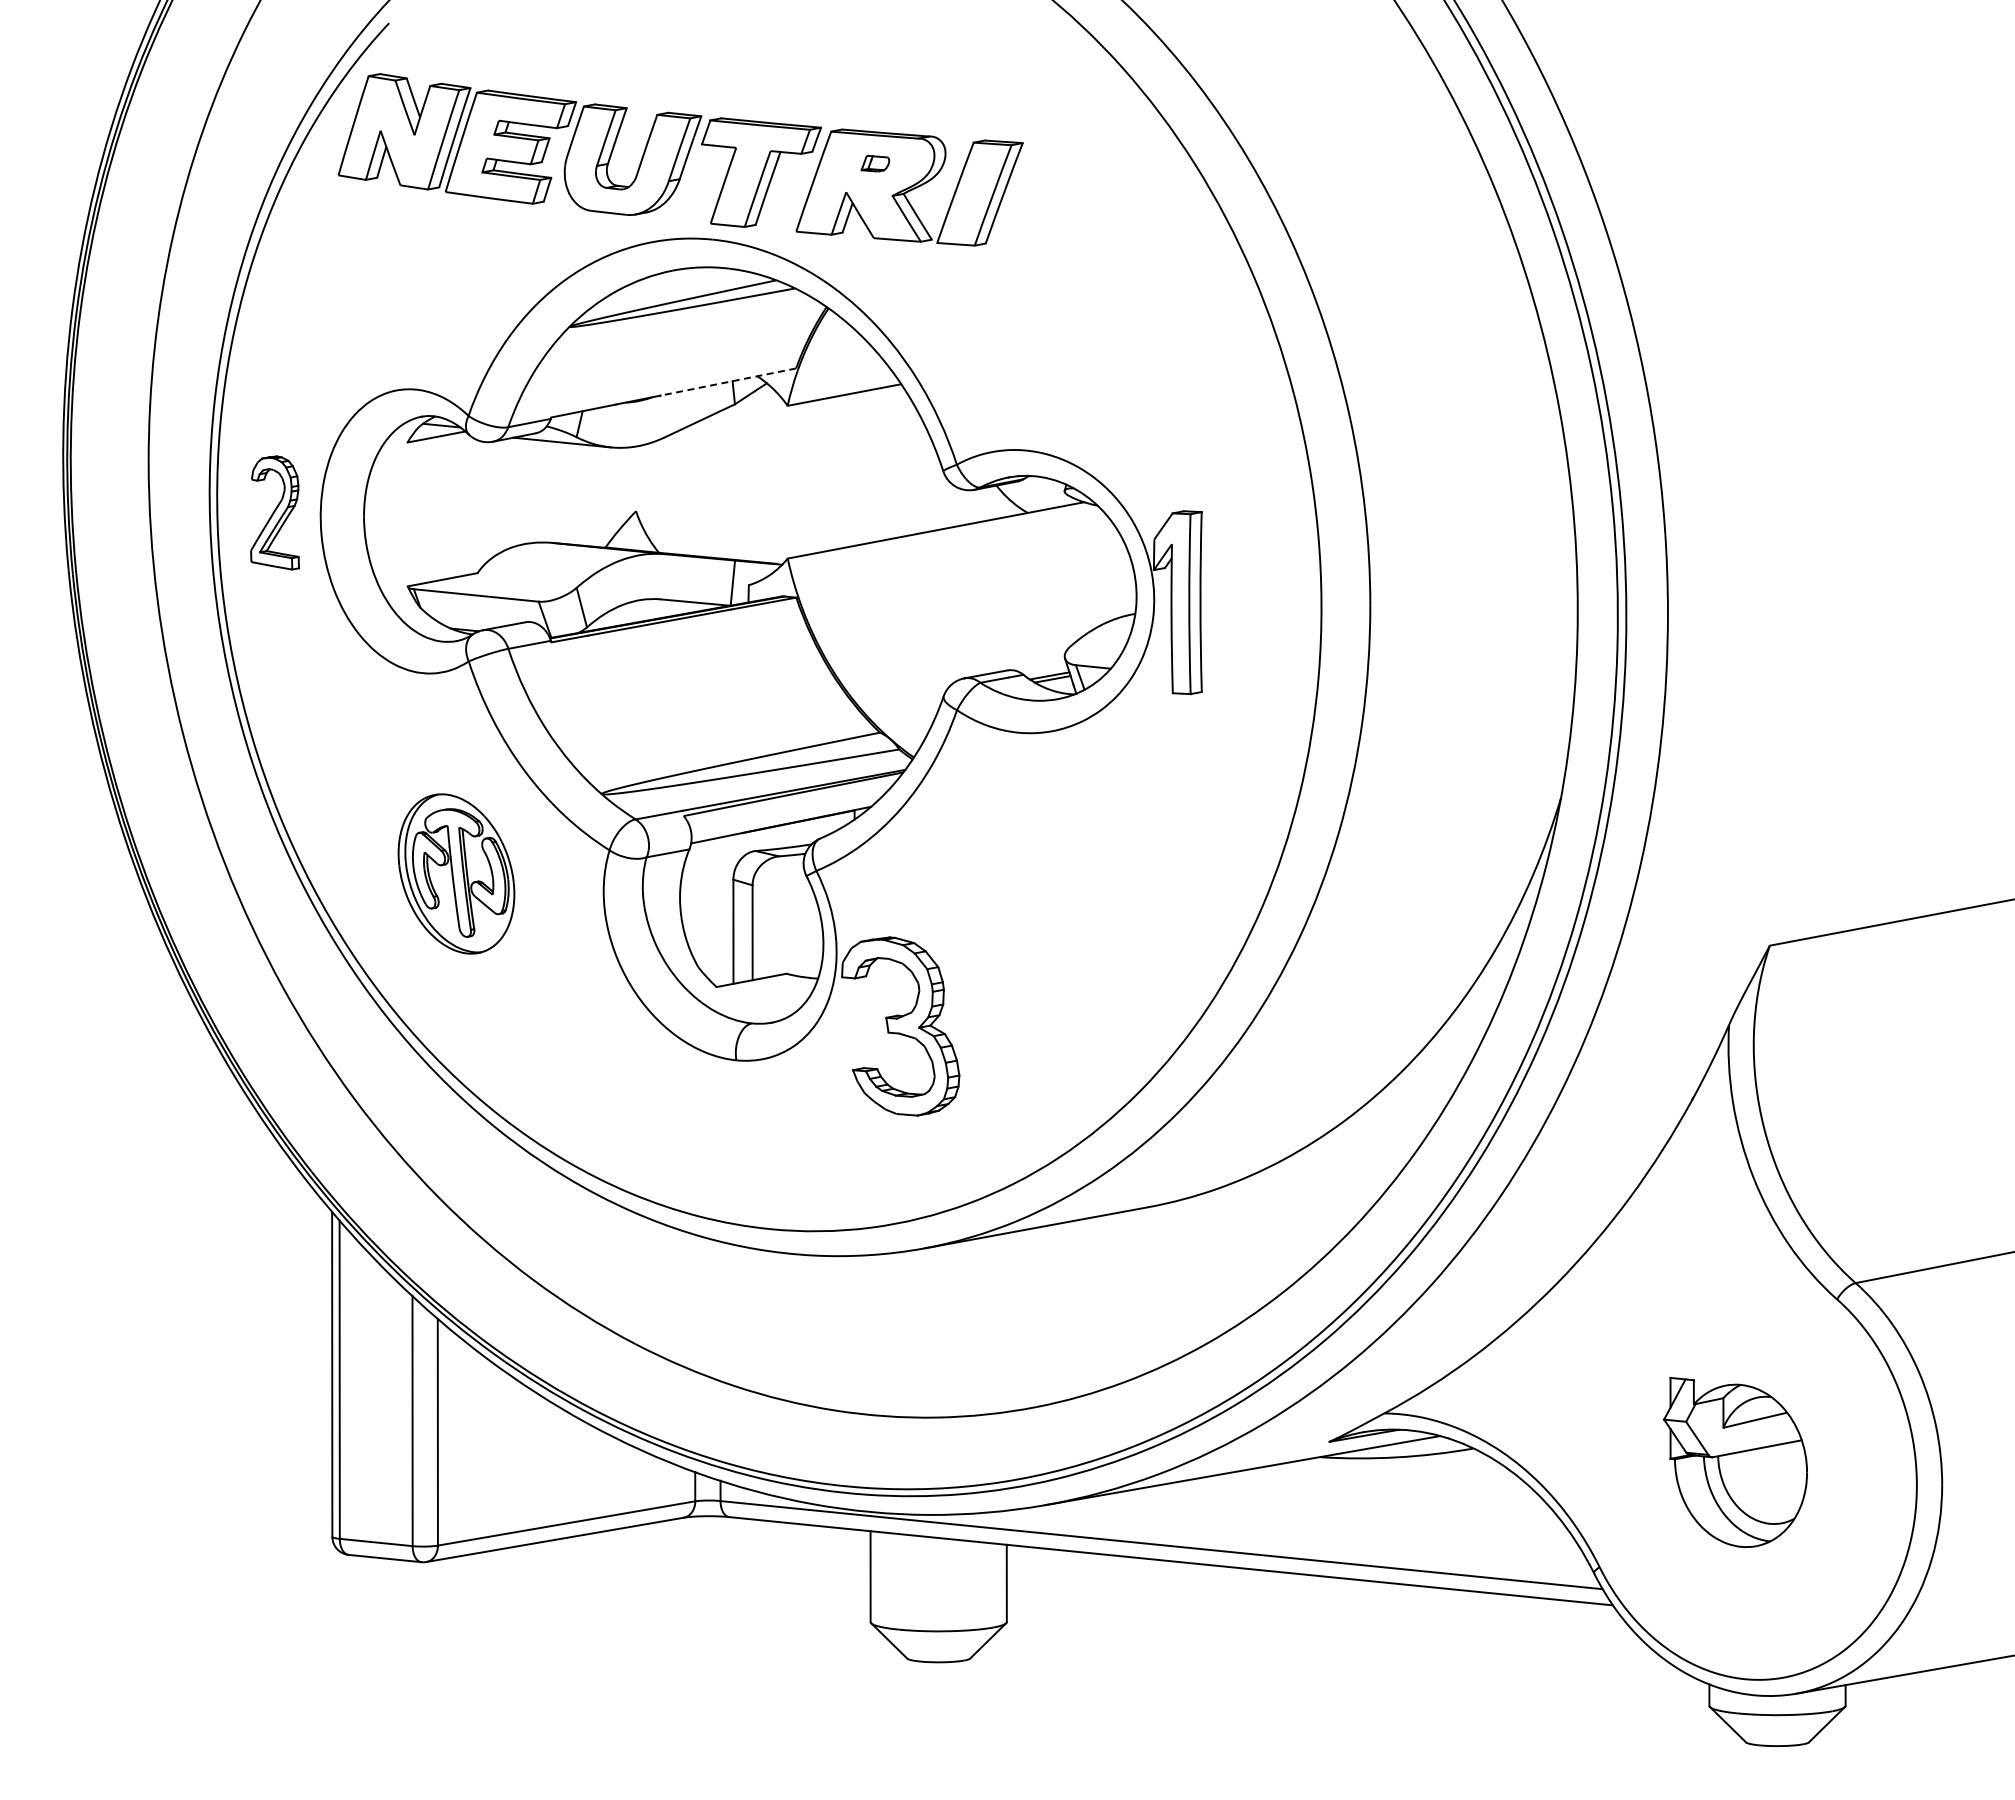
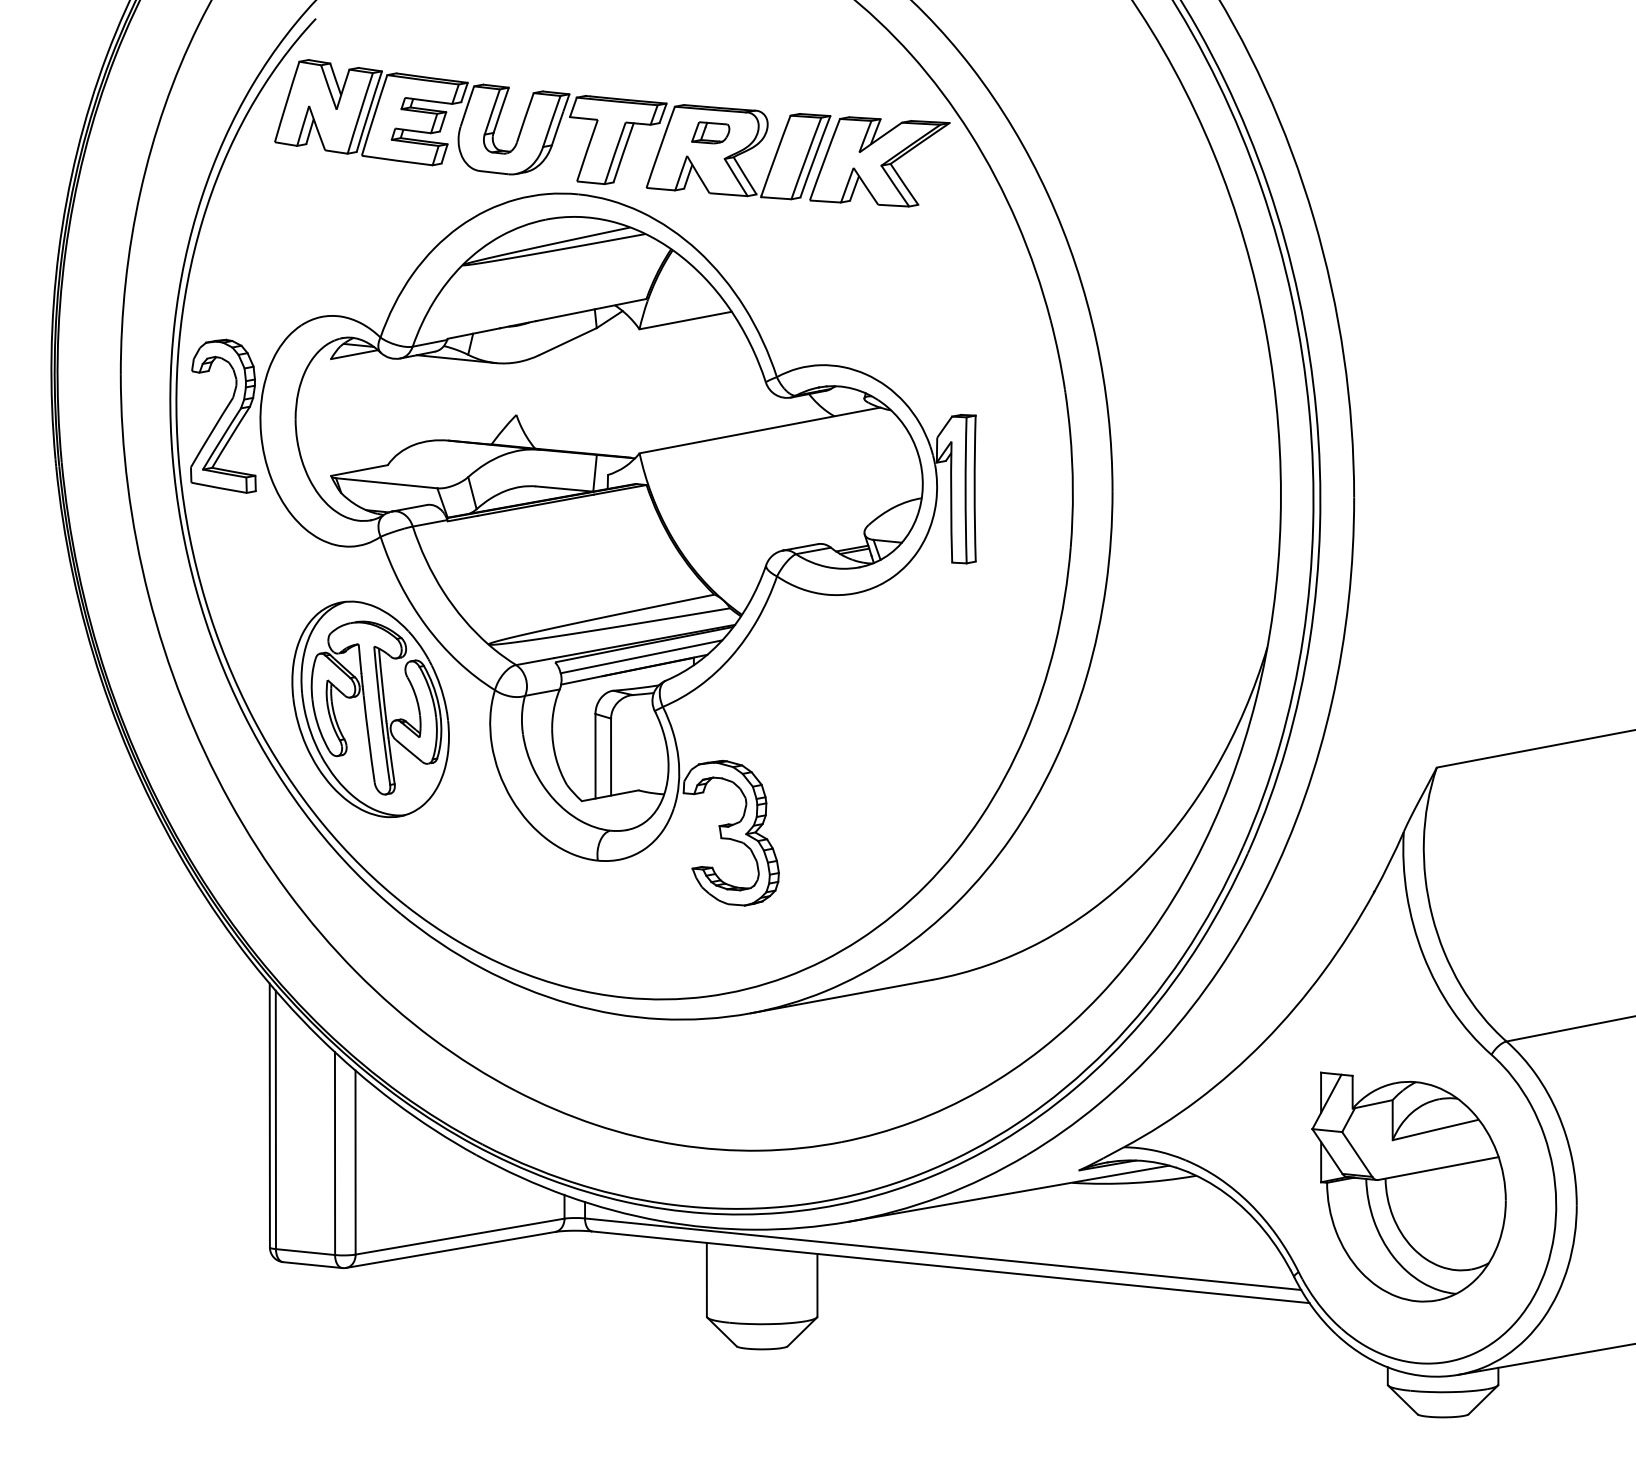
part: (875, 163) -> (710, 132), size x1.67
part: (1083, 199) -> (879, 161), added
line: (727, 382) -> (590, 310), dashed -> solid
part: (274, 512) -> (222, 415), size x1.67
line: (789, 808) -> (641, 656), added
part: (456, 873) -> (370, 708), size x1.67
part: (1735, 1462) -> (1408, 1187), size x1.67

